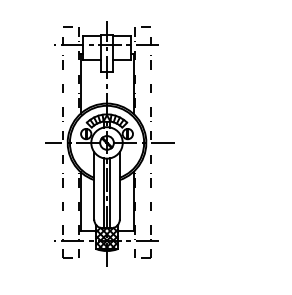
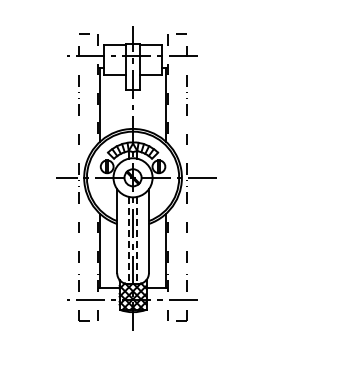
line: (103, 193) -> (128, 240), solid -> dashed
line: (110, 193) -> (137, 240), solid -> dashed

